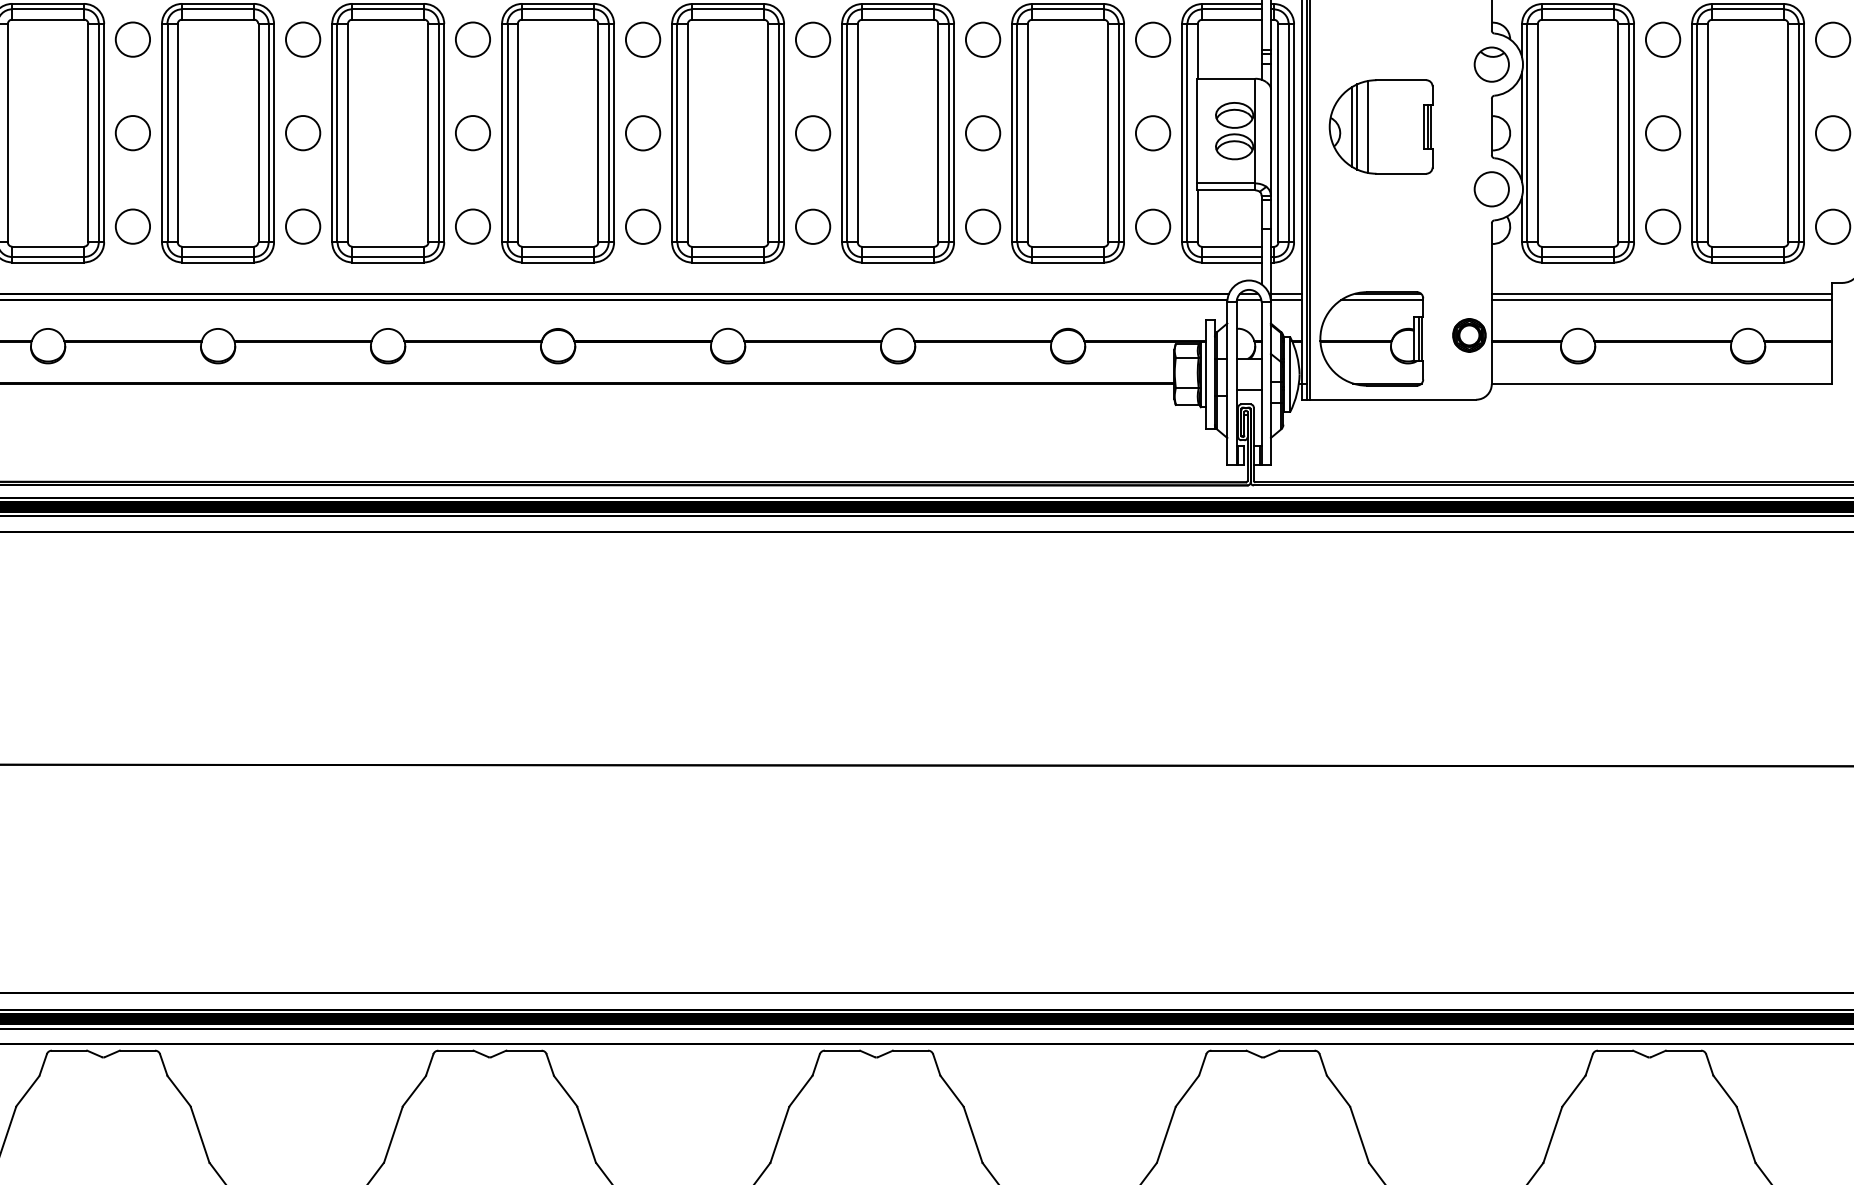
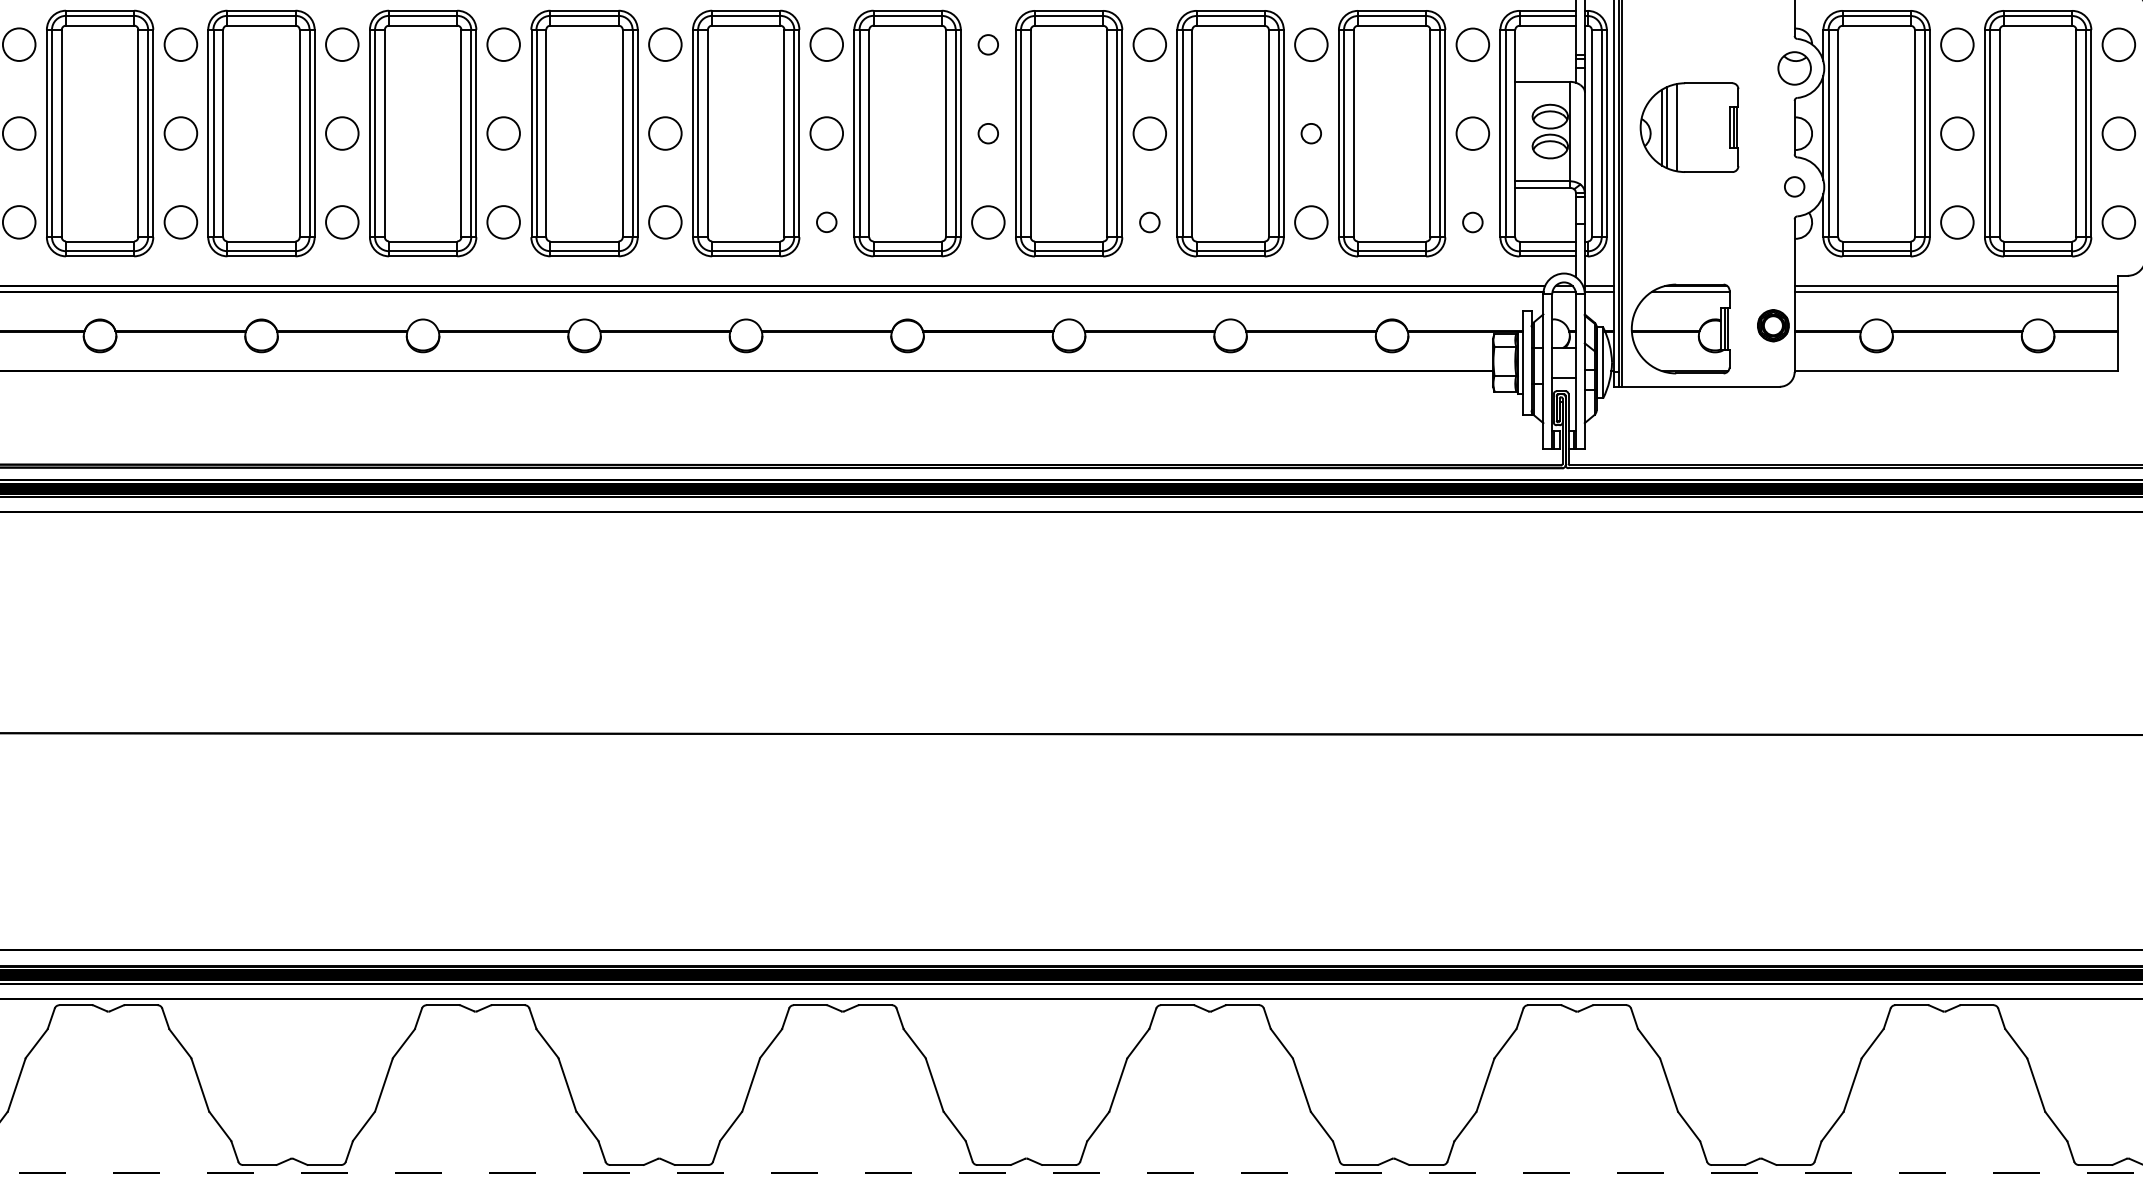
circle: (643, 39) -> (988, 44), size x0.6
circle: (643, 133) -> (988, 133), size x0.6
circle: (983, 133) -> (1311, 133), size x0.6
circle: (1491, 188) -> (1794, 186), size x0.6
circle: (472, 226) -> (826, 222), size x0.6
circle: (812, 226) -> (1149, 222), size x0.6
circle: (1152, 226) -> (1472, 222), size x0.6

